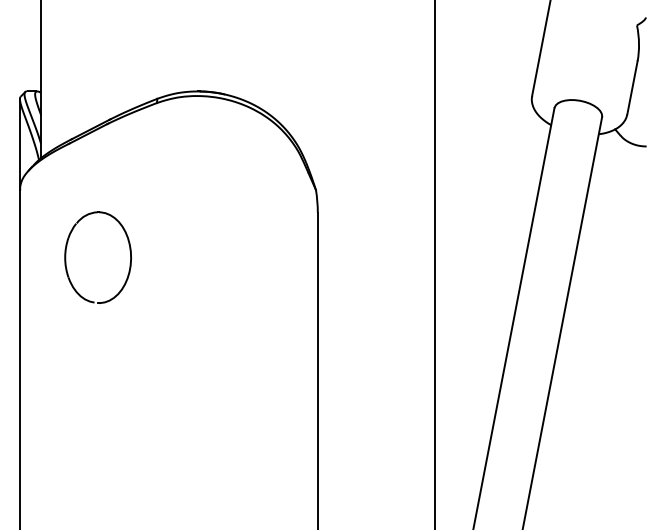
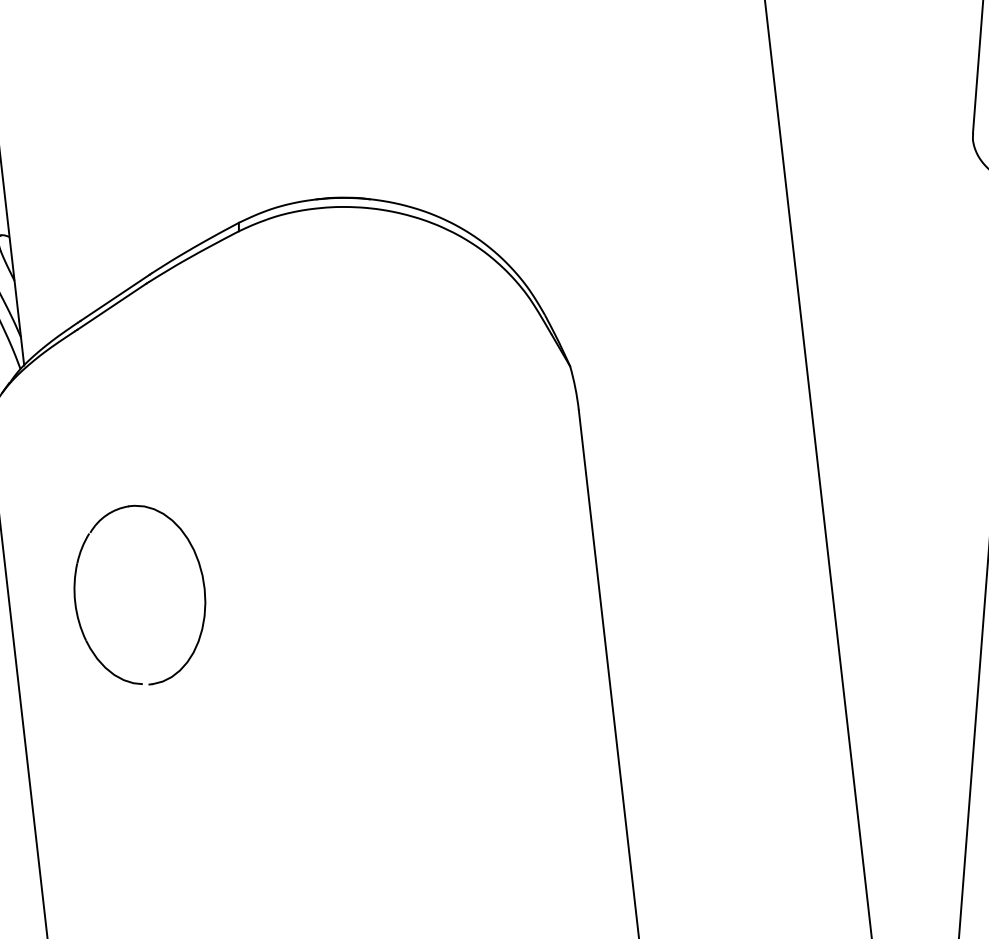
part: (66, 257) -> (77, 602), moved

